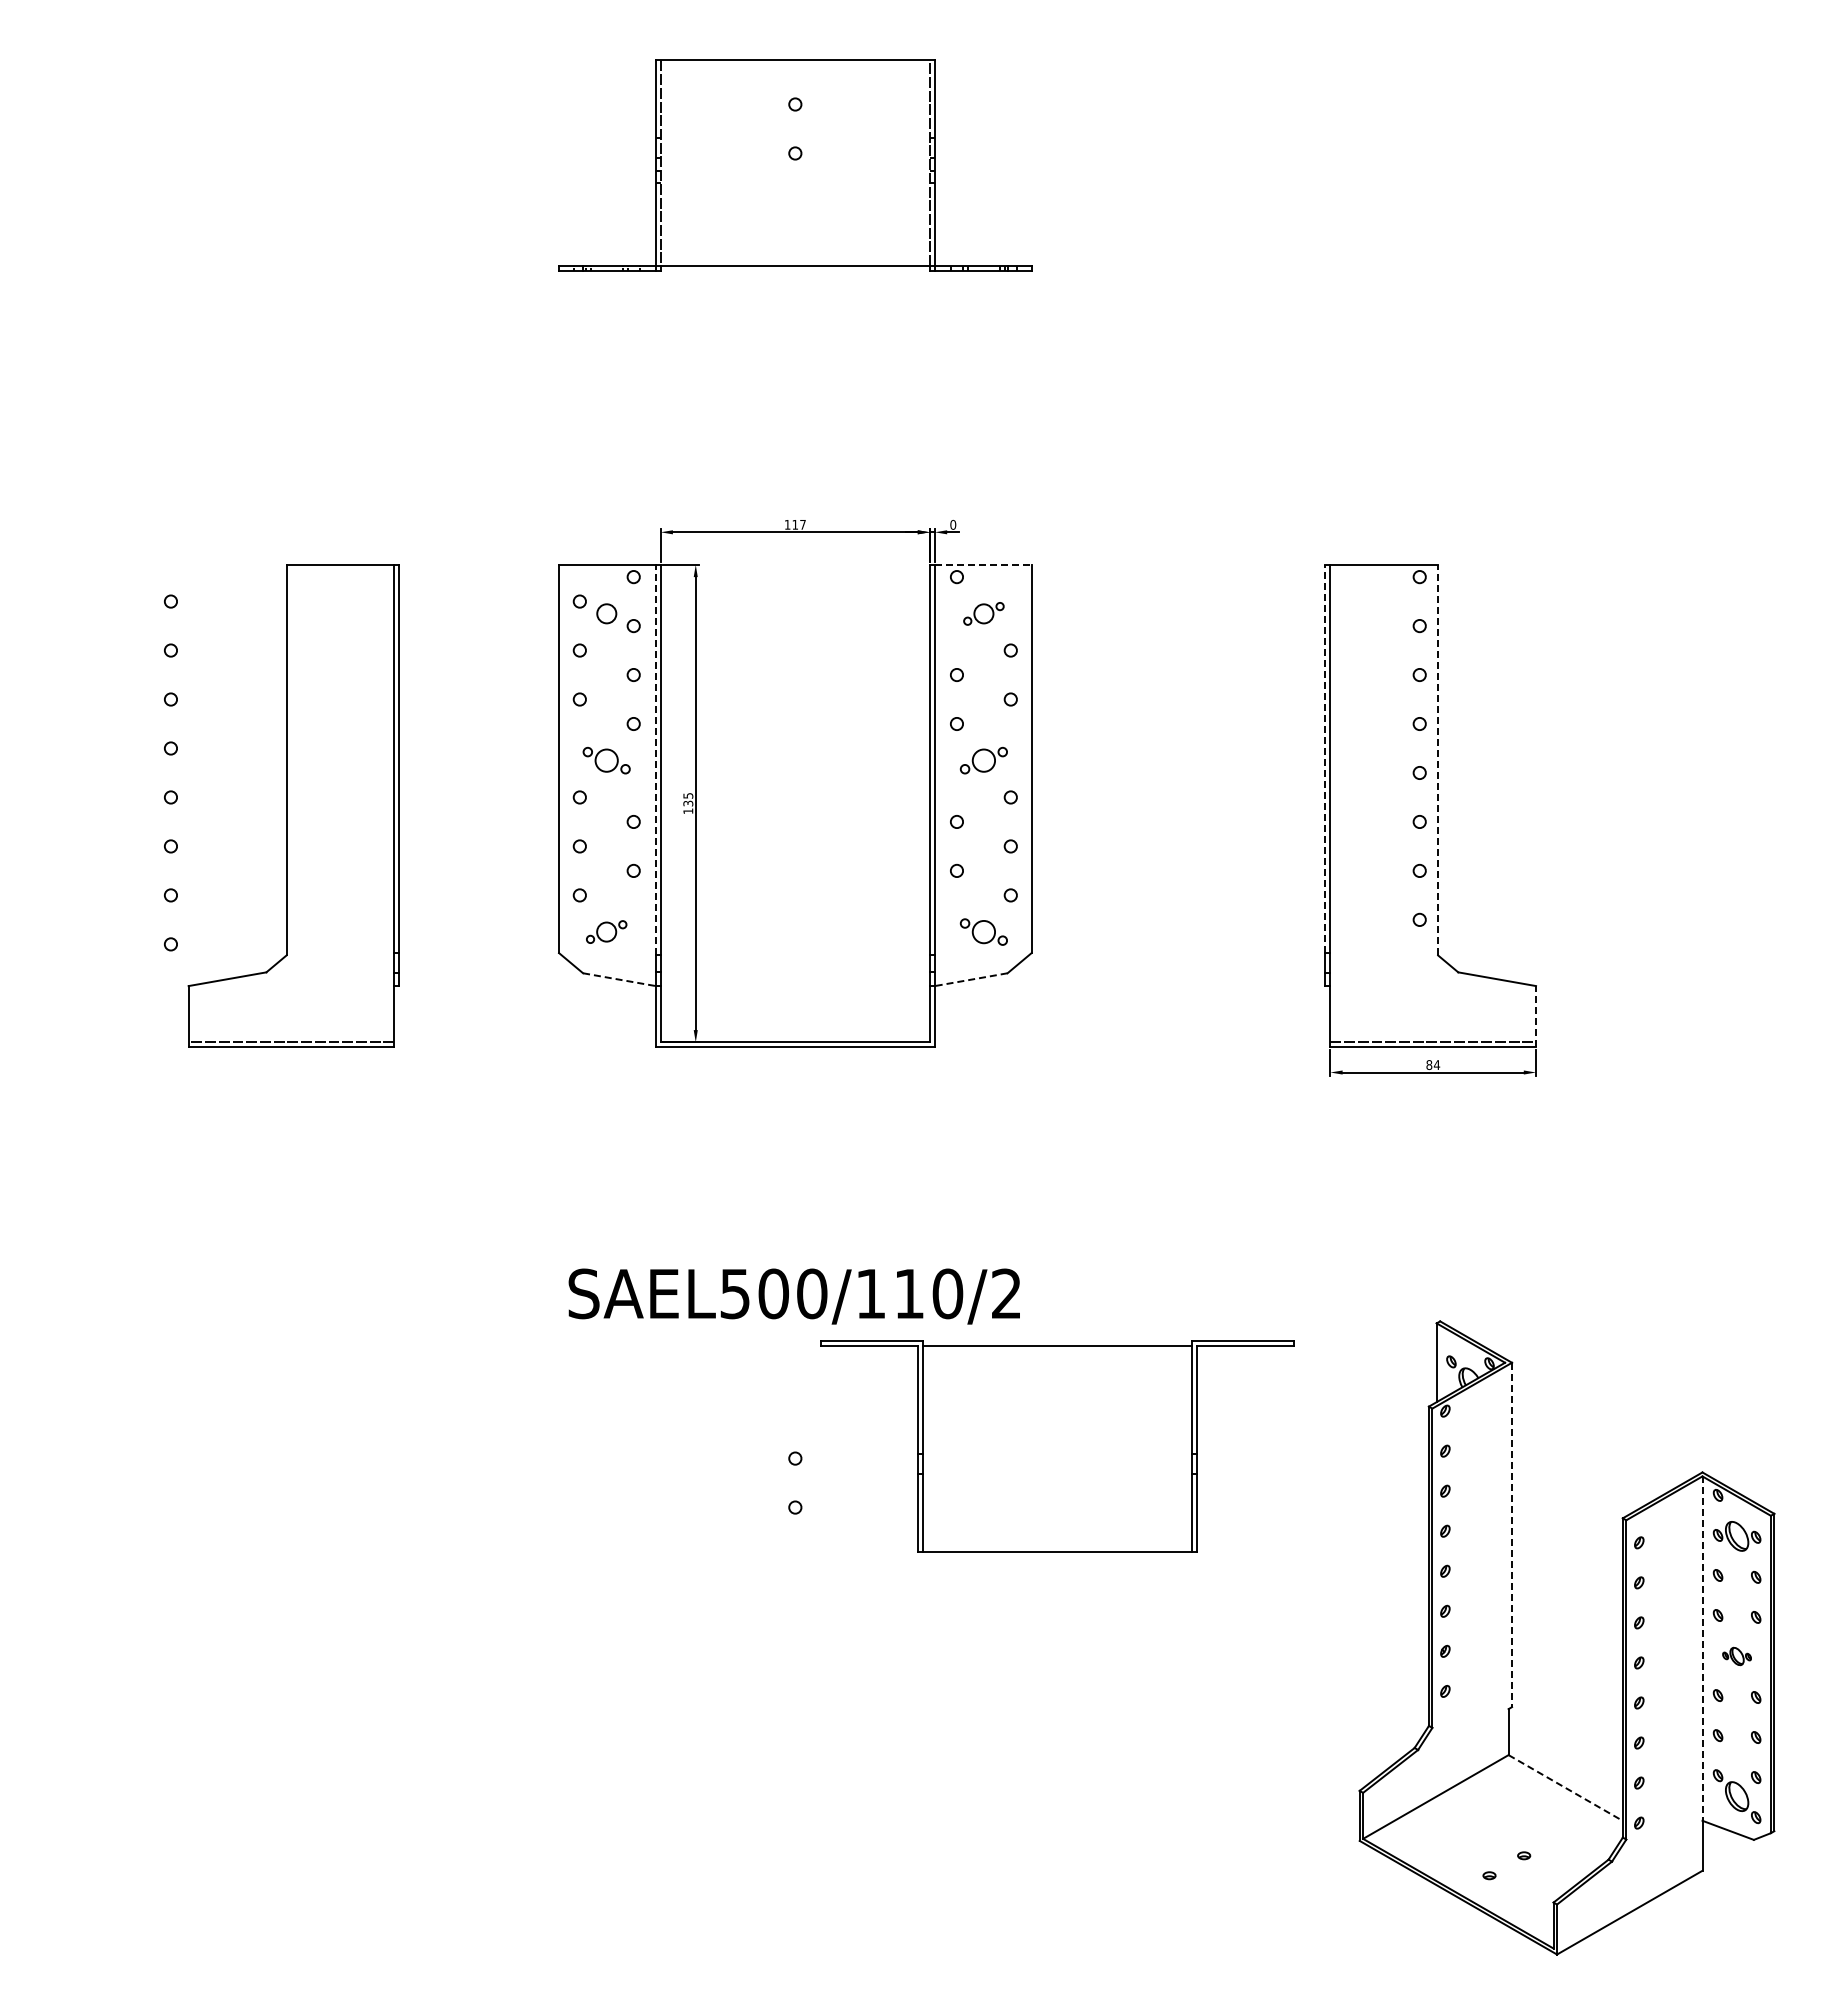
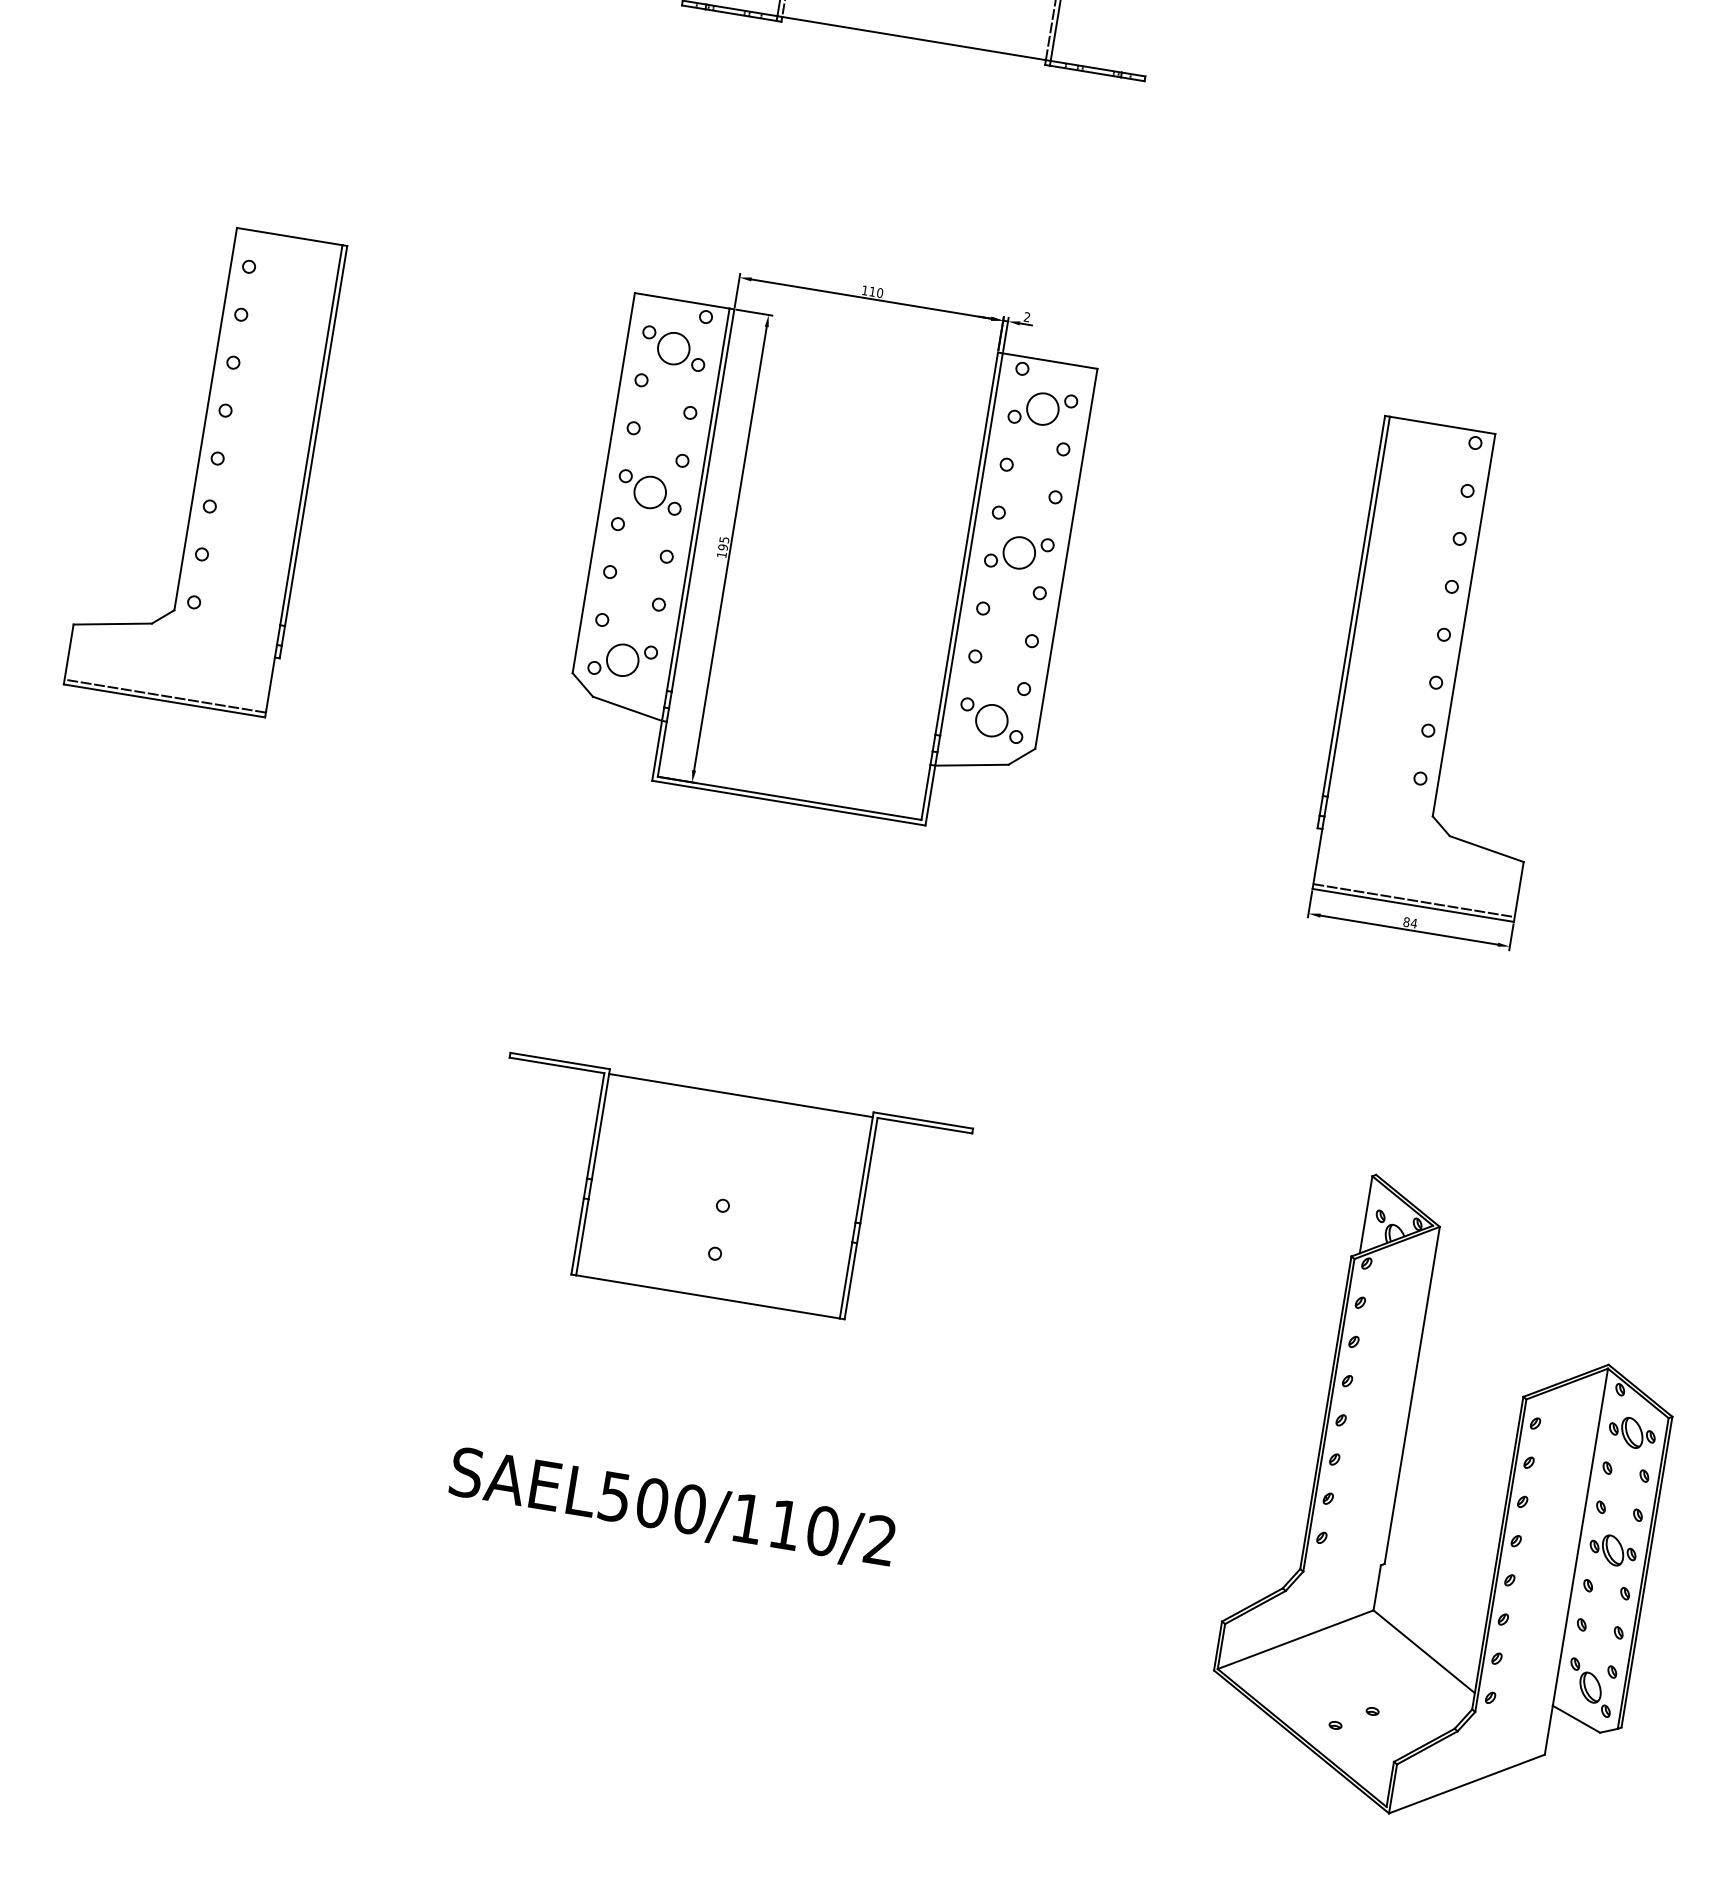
text: (802, 524) -> (879, 292), 117 -> 110
text: (953, 524) -> (1027, 316), 0 -> 2
line: (983, 564) -> (1050, 360), dashed -> solid
circle: (606, 613) -> (673, 348), size x1.67
part: (983, 613) -> (1042, 408), size x1.67
line: (1325, 758) -> (1354, 605), dashed -> solid
line: (655, 759) -> (698, 499), dashed -> solid
line: (1438, 759) -> (1464, 624), dashed -> solid
part: (606, 760) -> (649, 492), size x1.43
part: (983, 760) -> (1019, 552), size x1.43
text: (688, 803) -> (723, 547), 135 -> 195
part: (293, 805) -> (205, 464), moved
part: (606, 931) -> (622, 659), size x1.67
part: (983, 931) -> (991, 720), size x1.43
line: (619, 979) -> (627, 708), dashed -> solid
line: (971, 979) -> (972, 765), dashed -> solid
line: (1536, 1016) -> (1519, 891), dashed -> solid
text: (793, 1296) -> (671, 1508), moved
part: (1057, 1446) -> (725, 1194), moved
line: (1512, 1535) -> (1412, 1396), dashed -> solid
line: (1702, 1649) -> (1580, 1538), dashed -> solid
part: (1736, 1656) -> (1612, 1550), size x1.67
line: (1565, 1788) -> (1423, 1652), dashed -> solid

